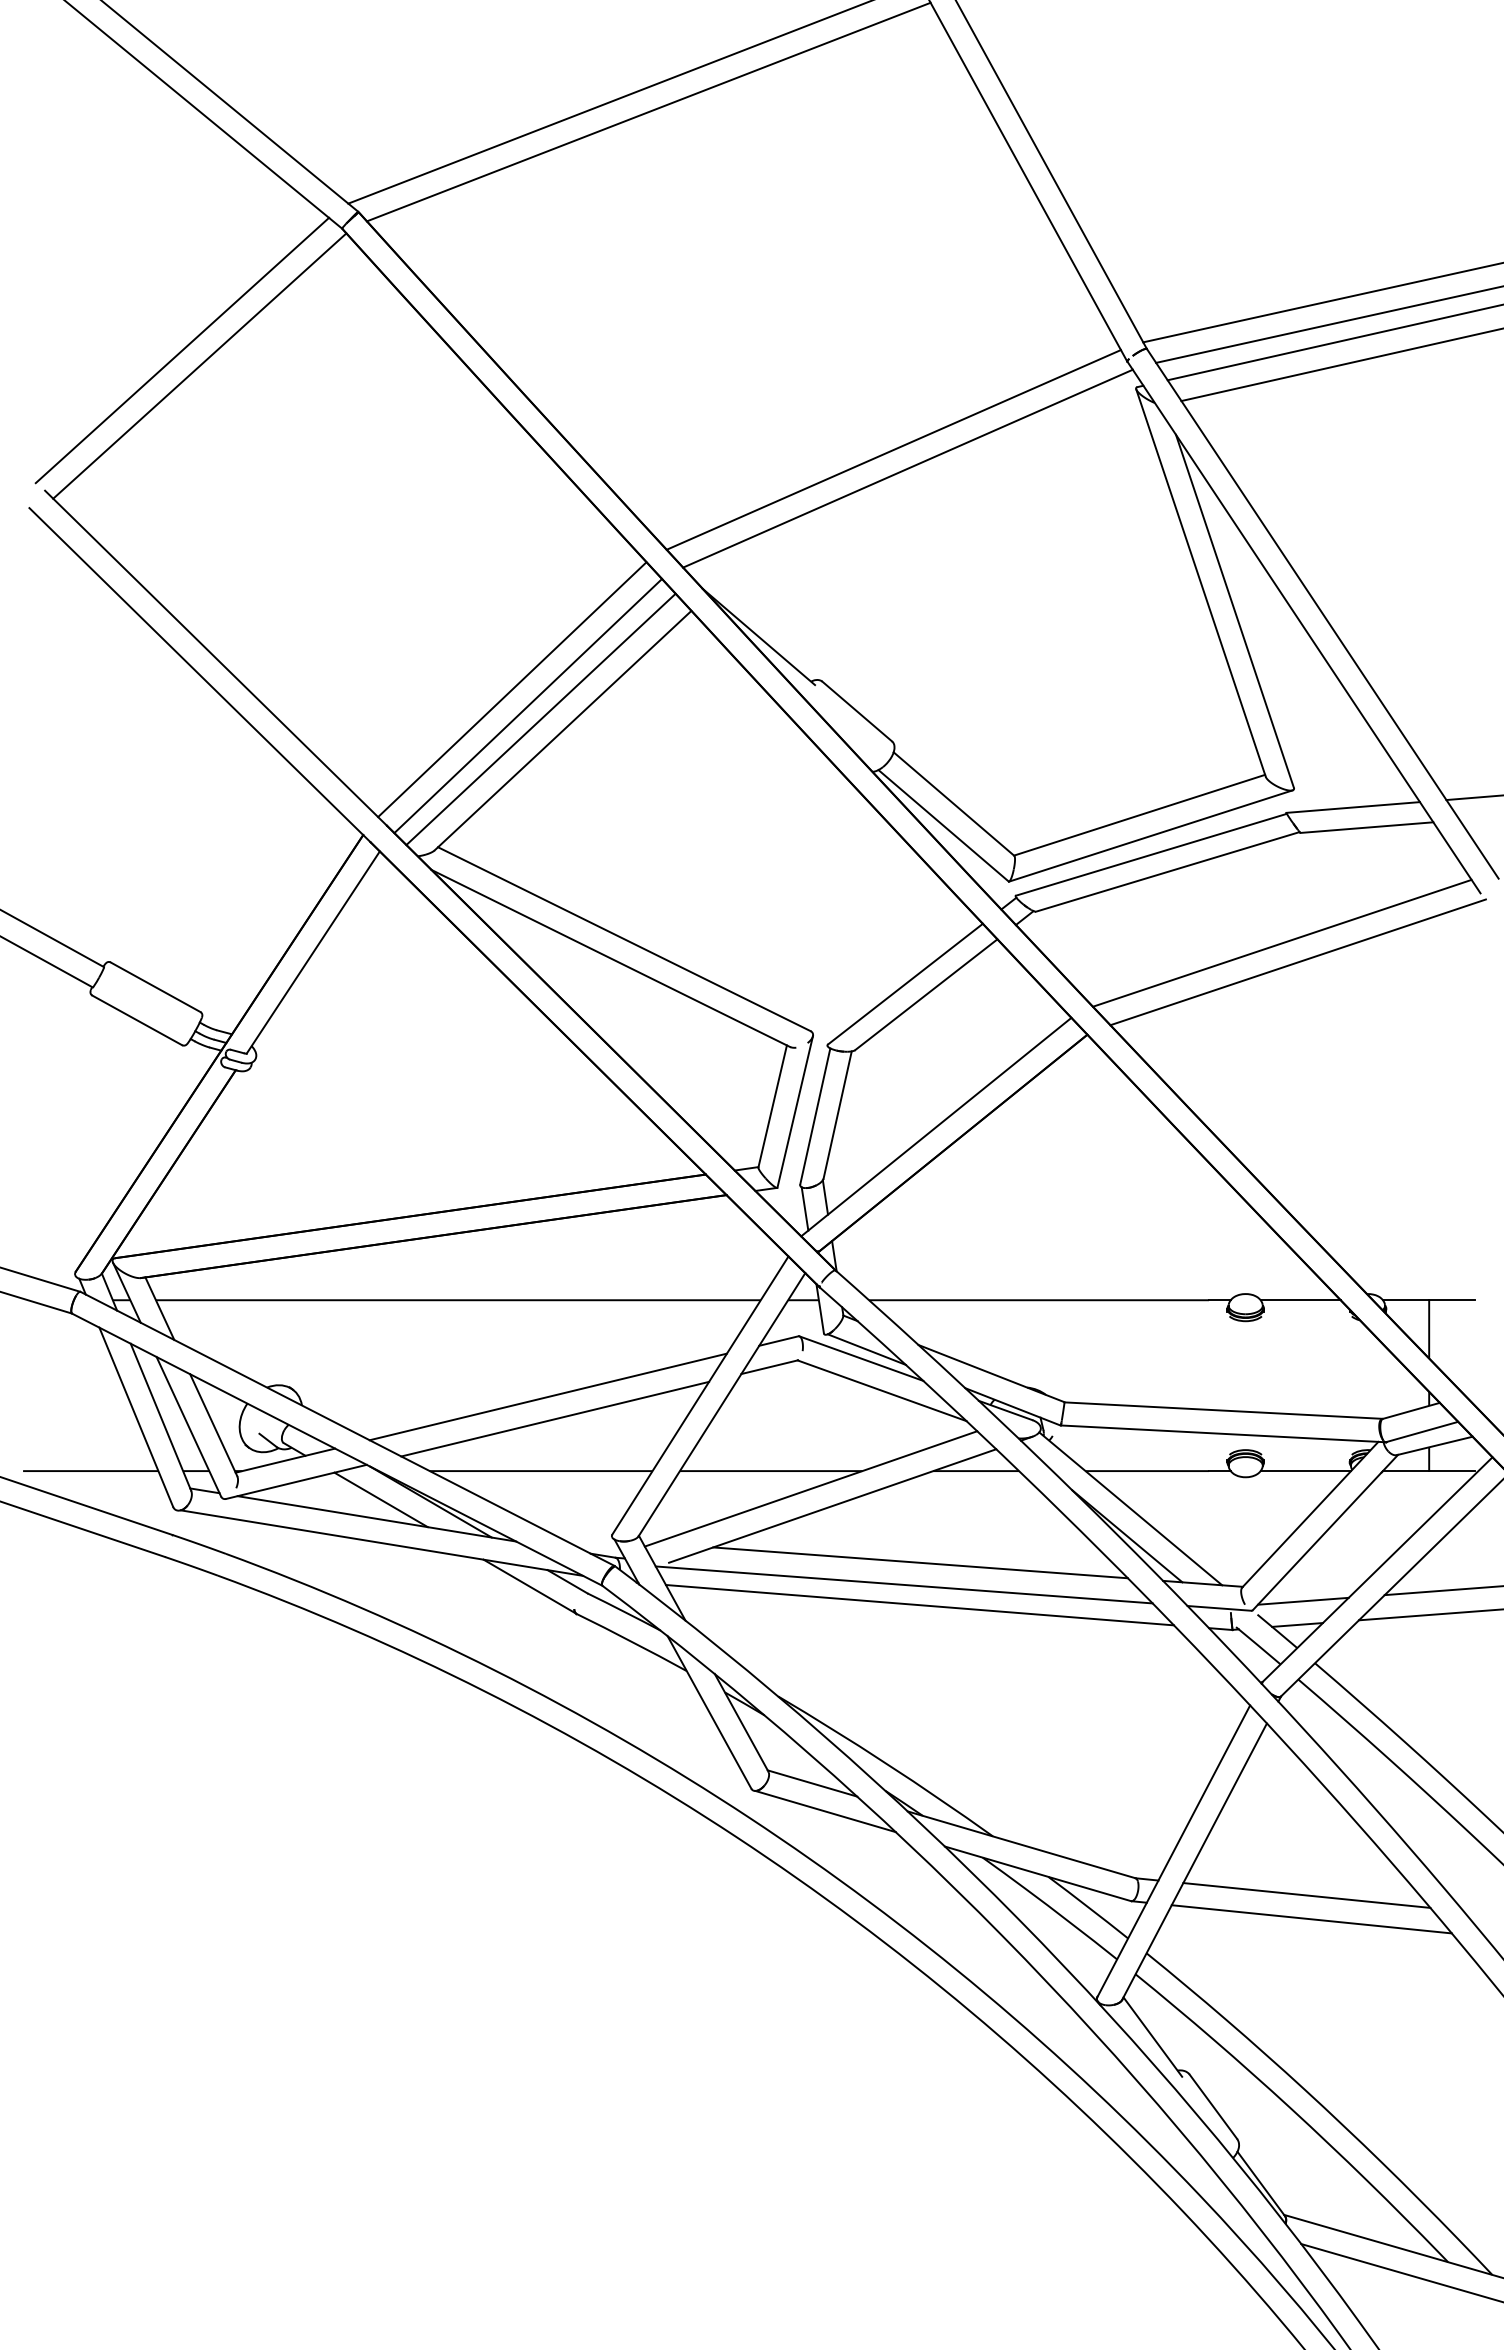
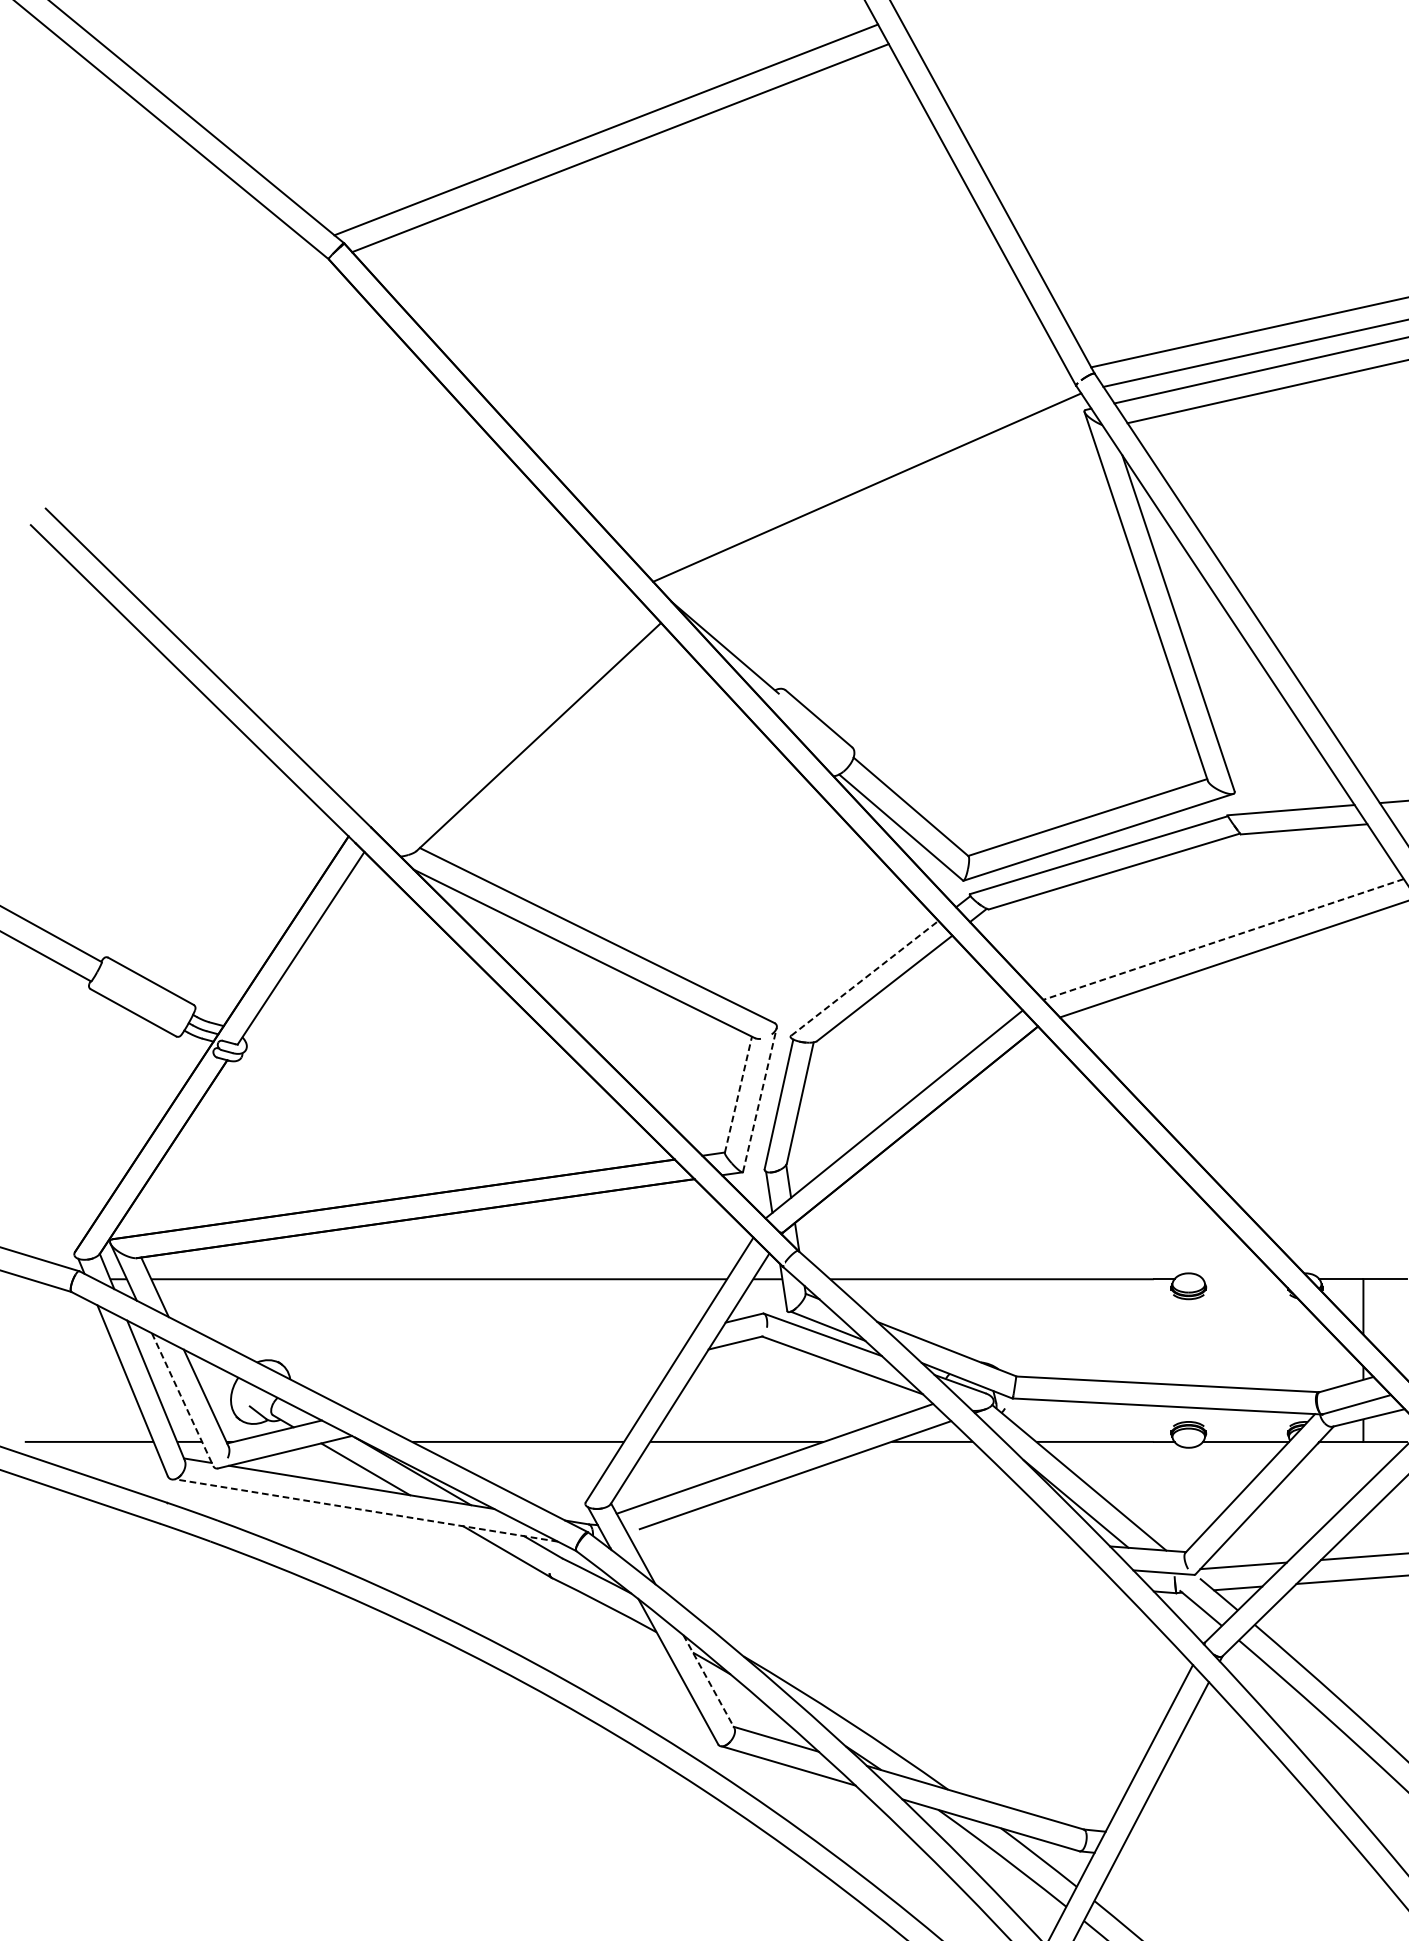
line: (182, 350) -> (176, 375), removed
line: (199, 365) -> (192, 389), removed
line: (893, 449) -> (853, 469), removed
line: (512, 689) -> (490, 697), removed
line: (528, 706) -> (505, 714), removed
line: (540, 719) -> (517, 726), removed
line: (1282, 943) -> (1223, 939), solid -> dashed
line: (905, 983) -> (864, 977), solid -> dashed
line: (772, 1106) -> (738, 1094), solid -> dashed
line: (795, 1111) -> (760, 1099), solid -> dashed
line: (1300, 1300) -> (1240, 1279), removed
line: (547, 1396) -> (524, 1370), removed
line: (555, 1418) -> (531, 1391), removed
line: (188, 1426) -> (182, 1399), solid -> dashed
line: (381, 1543) -> (366, 1510), solid -> dashed
line: (920, 1562) -> (879, 1528), removed
line: (903, 1584) -> (862, 1549), removed
line: (919, 1605) -> (878, 1569), removed
line: (741, 1722) -> (708, 1681), solid -> dashed
line: (1306, 1895) -> (1246, 1845), removed
line: (1311, 1919) -> (1251, 1868), removed

